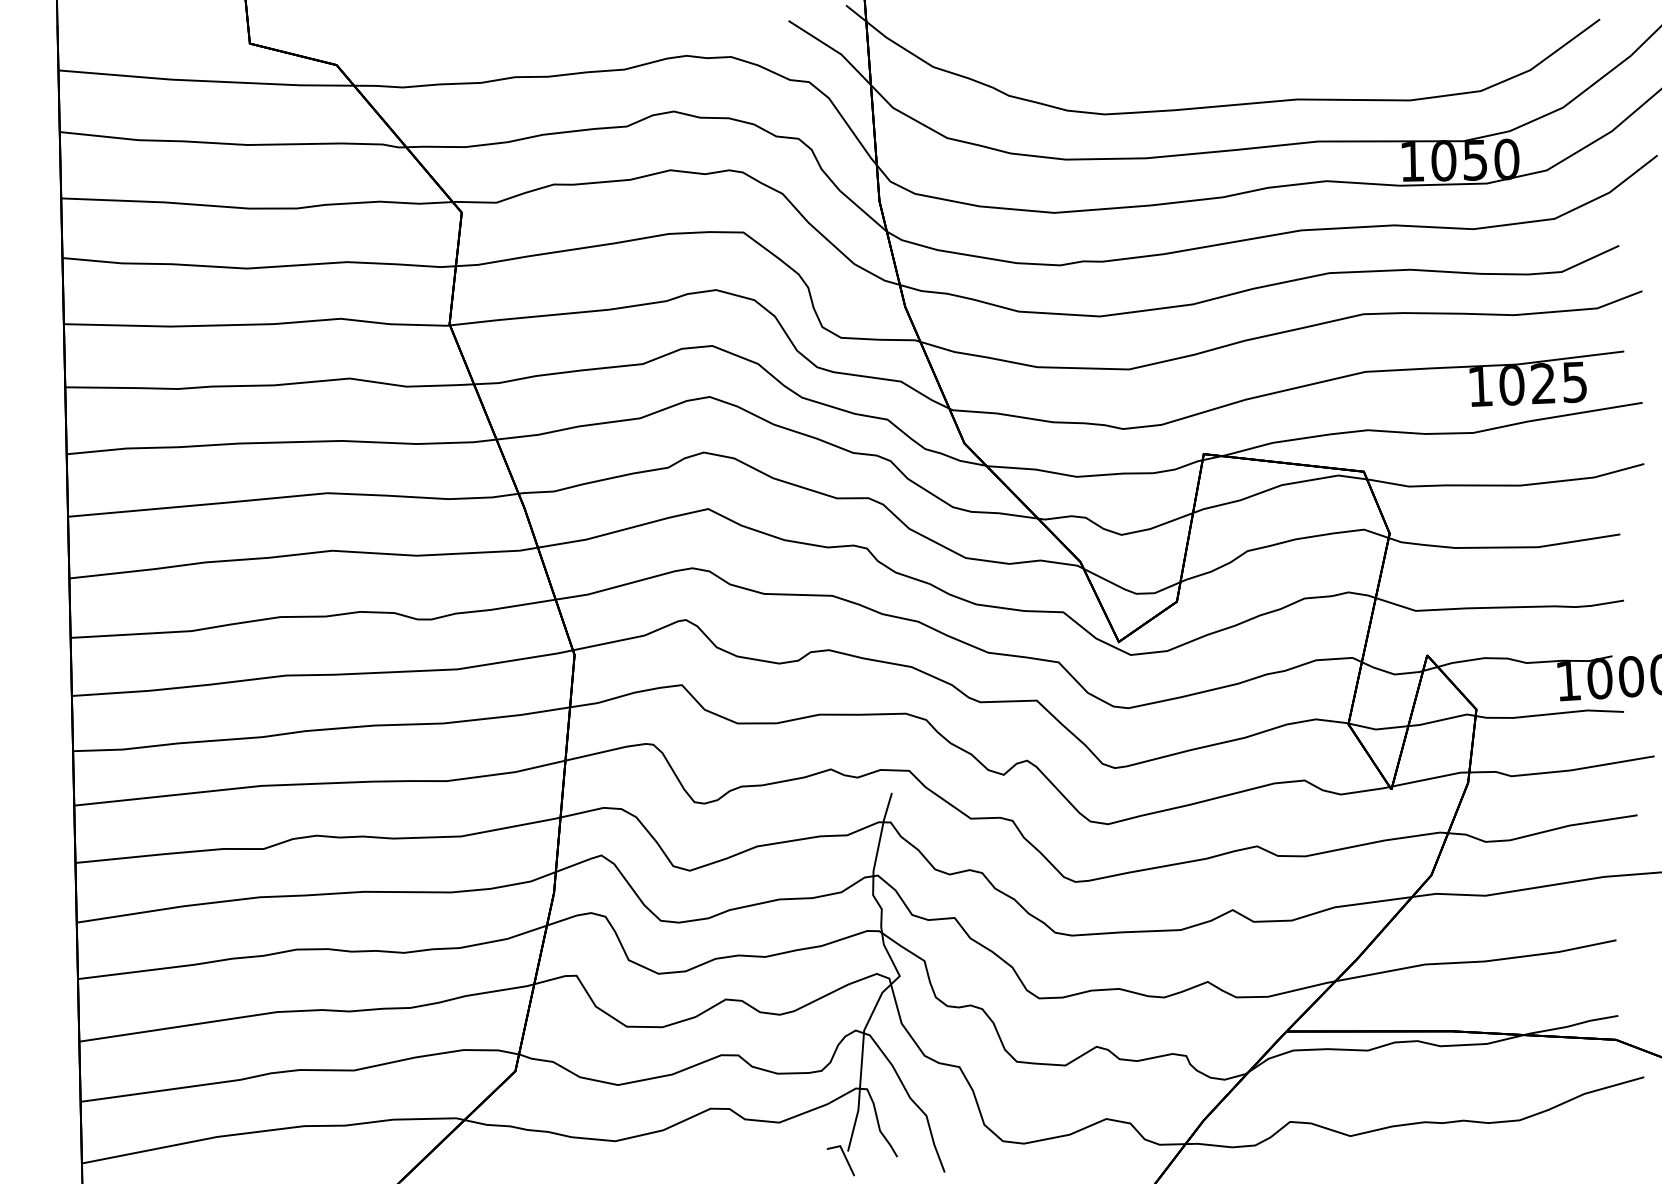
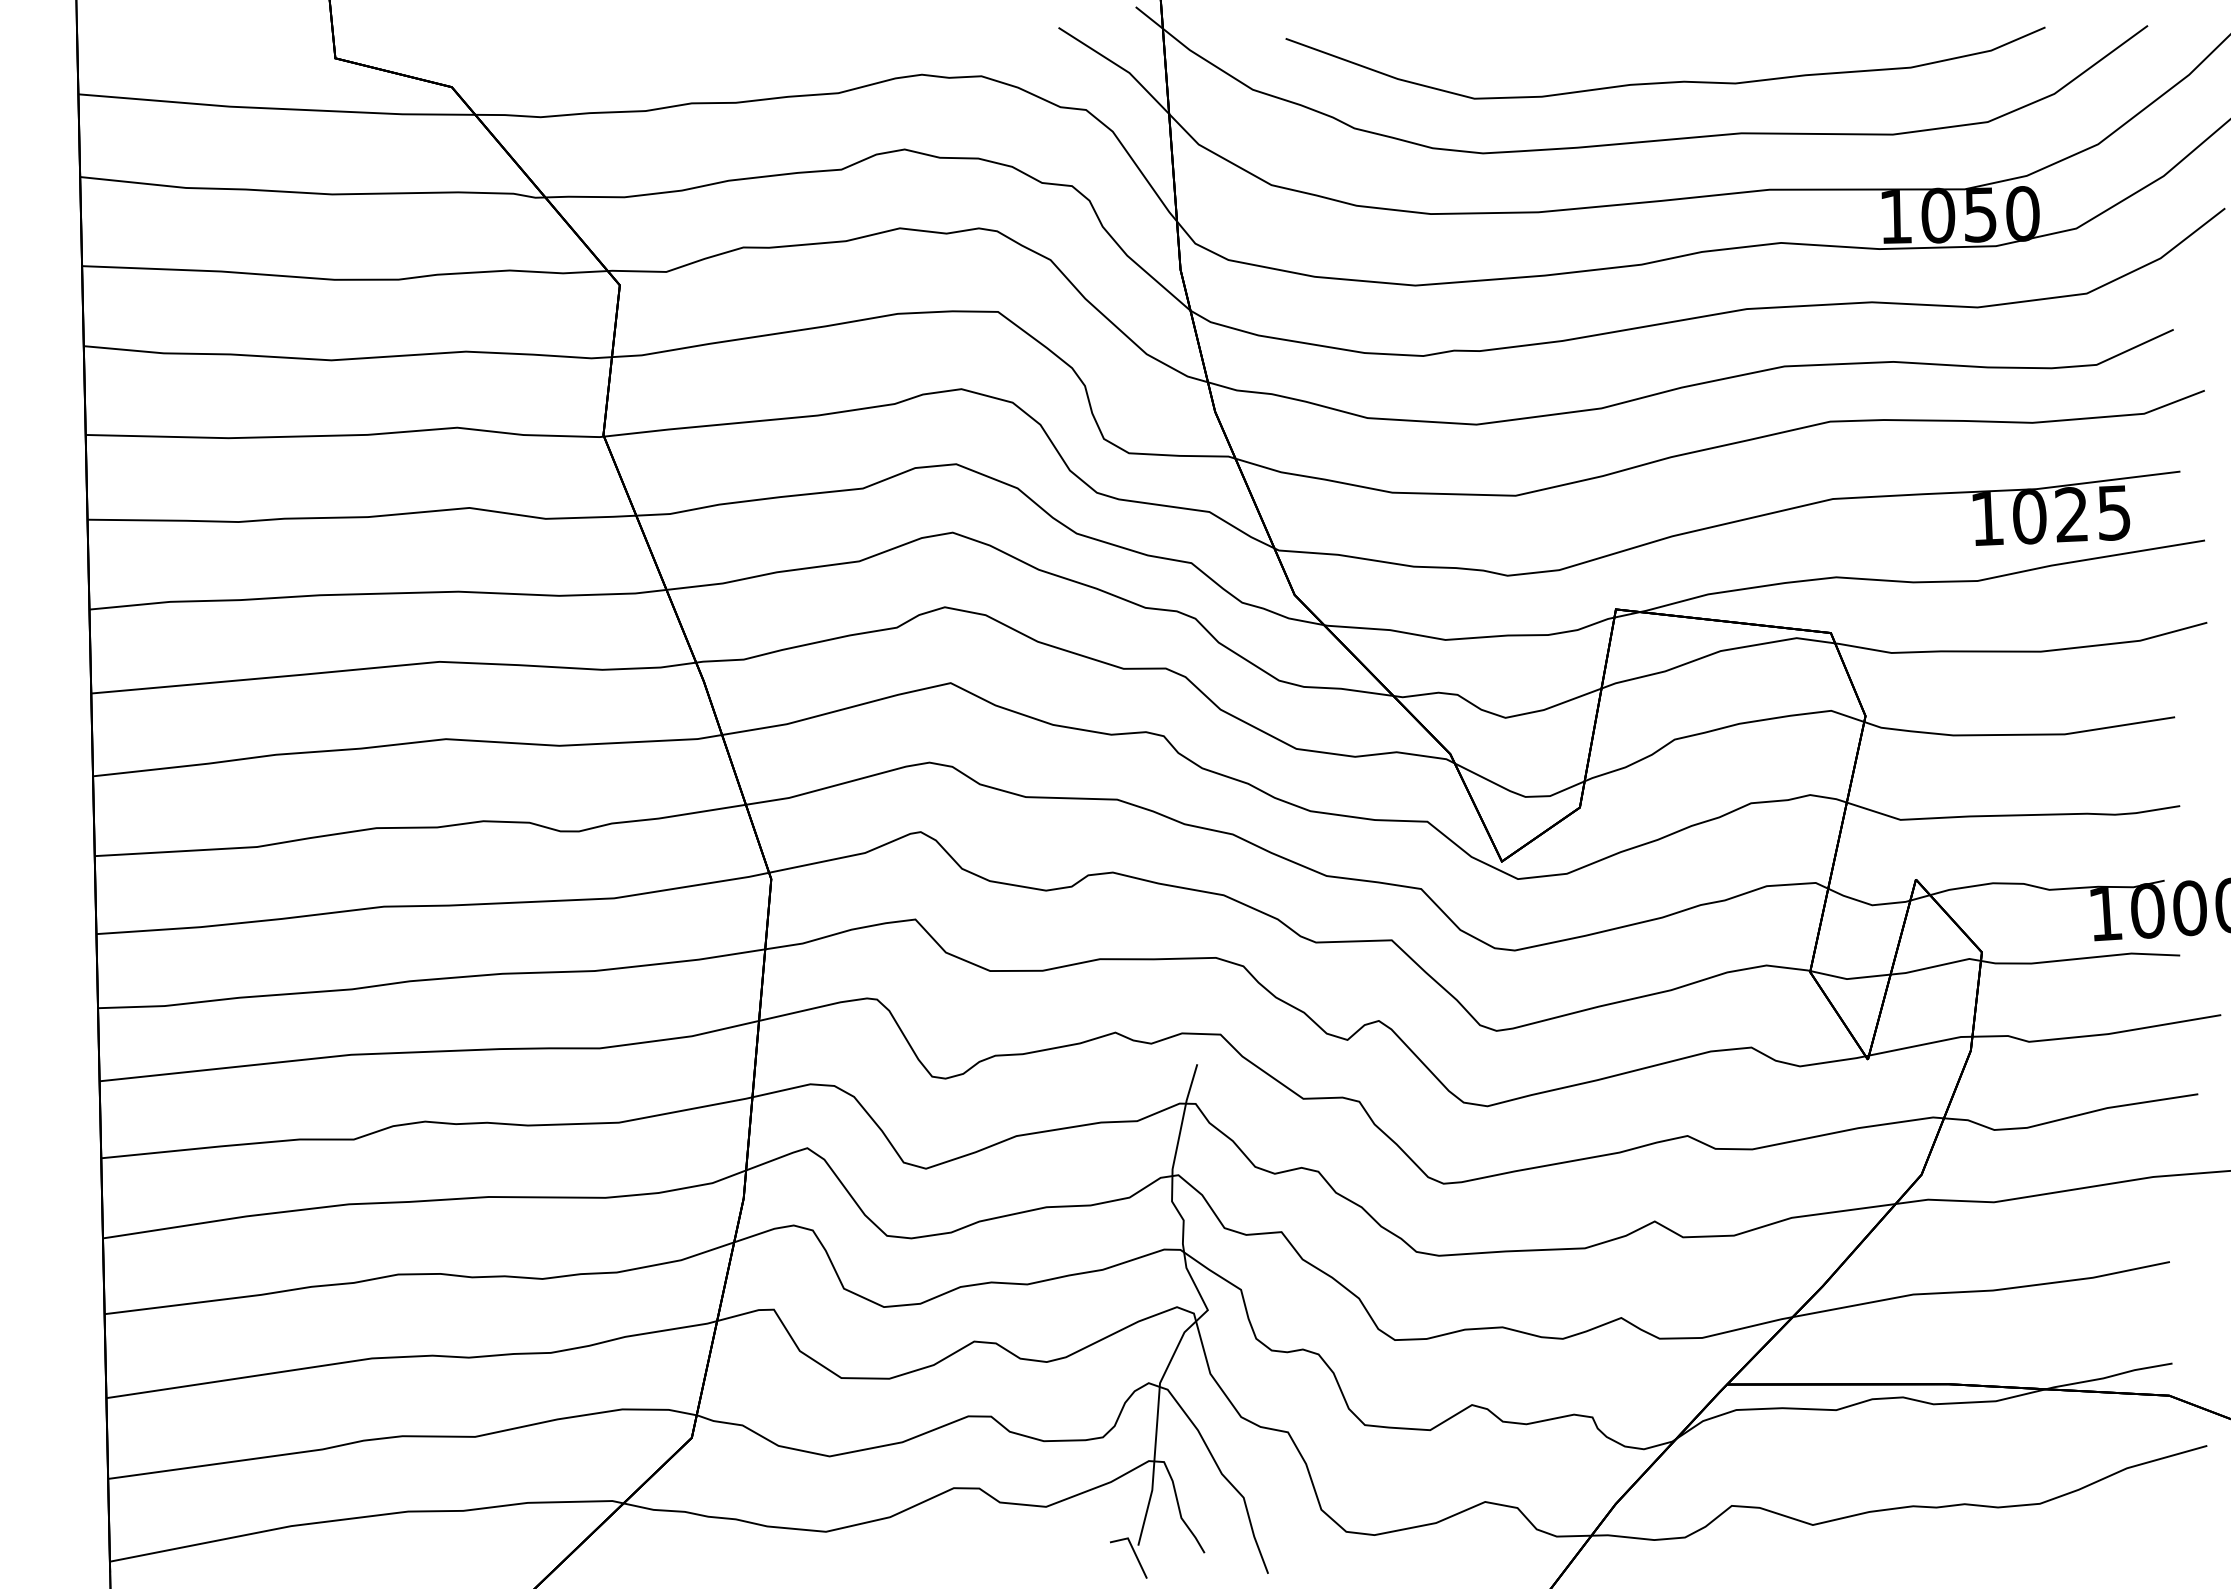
part: (1240, 60) -> (1665, 81), added

